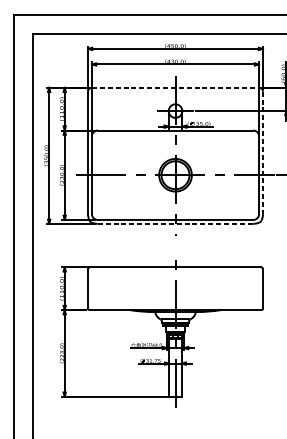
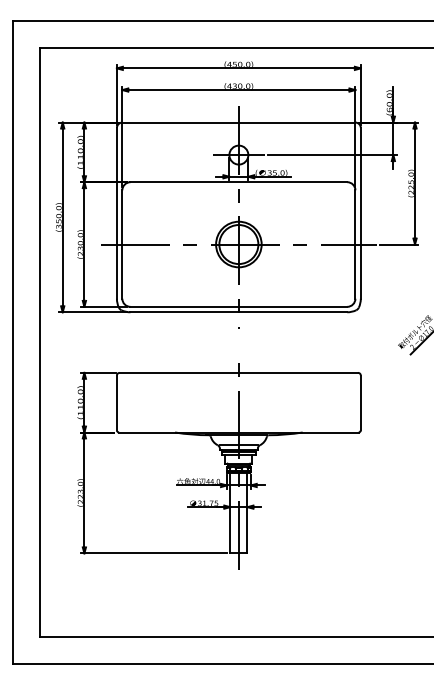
line: (175, 87) -> (238, 122), dashed -> solid
line: (262, 152) -> (360, 213), dashed -> solid
line: (175, 224) -> (239, 312), dashed -> solid

